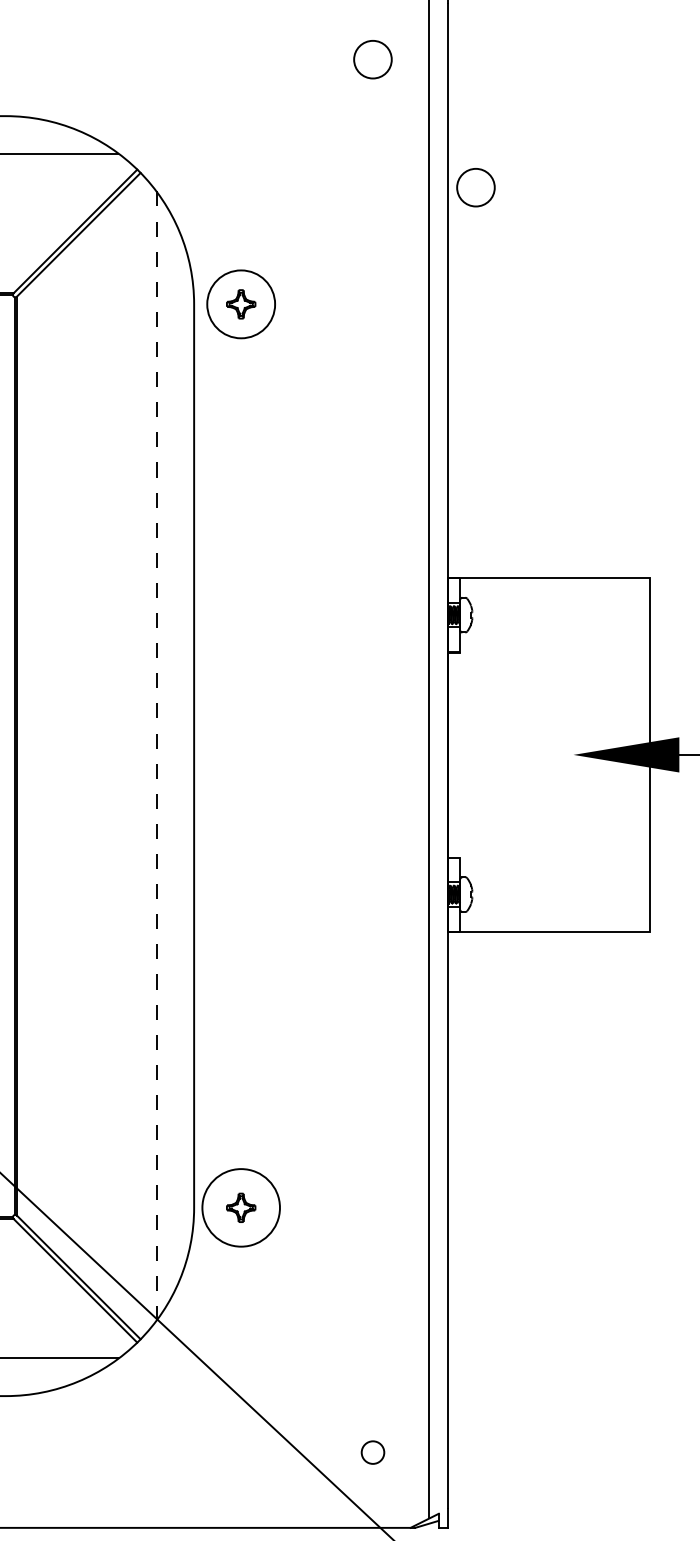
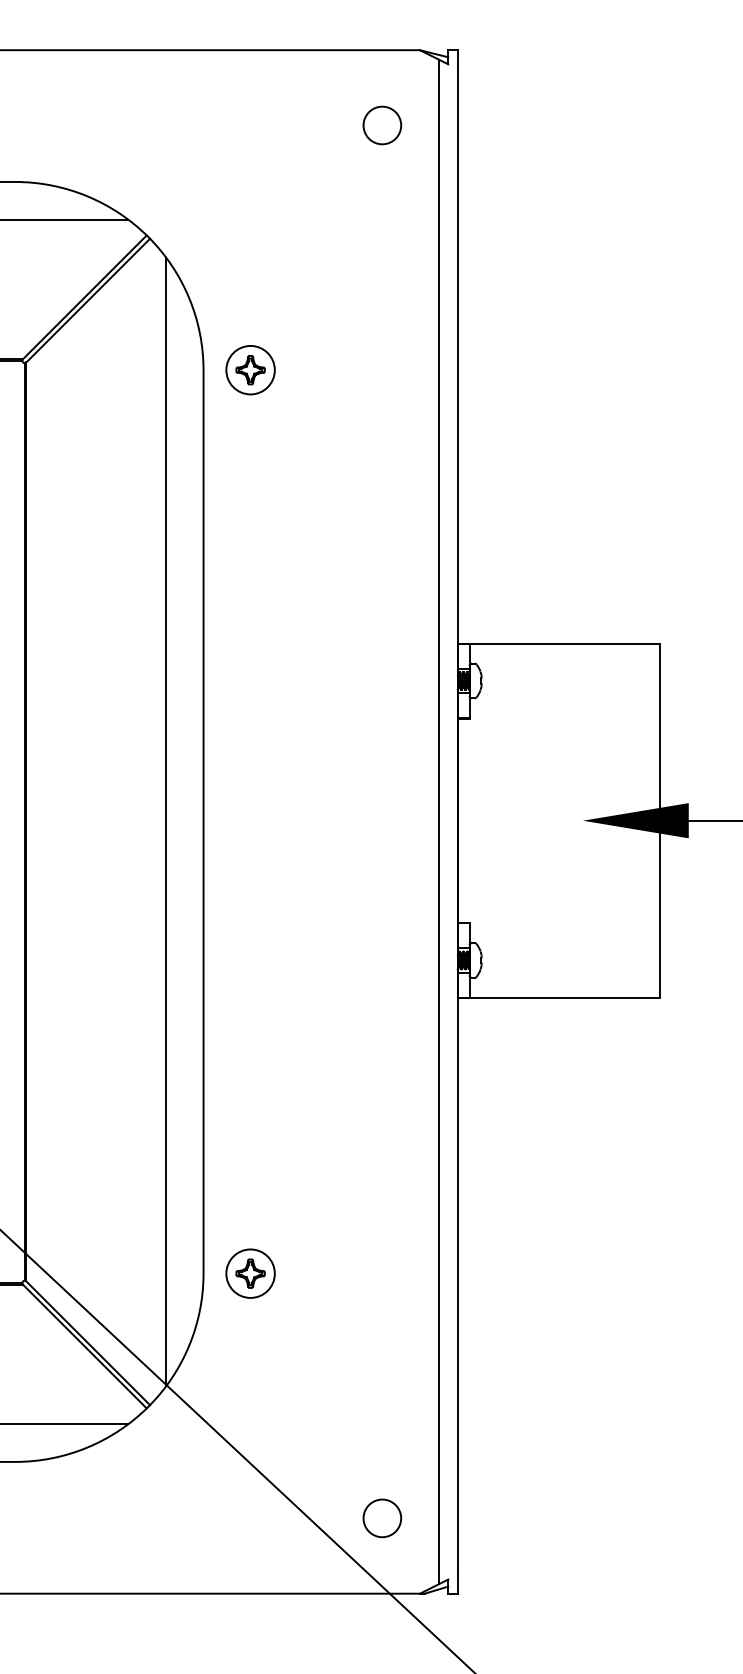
circle: (476, 187) -> (485, 253), removed
circle: (241, 303) -> (250, 369), size x0.71
line: (156, 755) -> (165, 821), dashed -> solid
circle: (241, 1207) -> (250, 1273), size x0.62
circle: (373, 1452) -> (382, 1518), size x1.67

